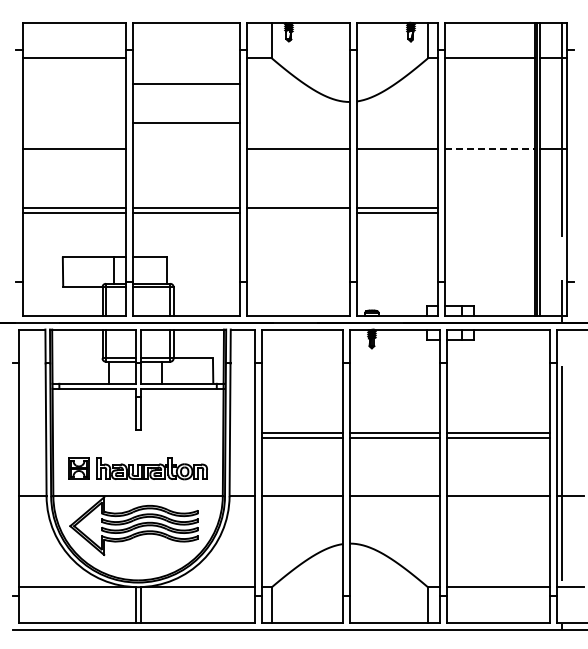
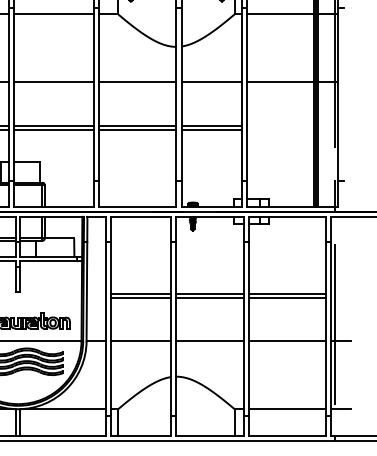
line: (186, 84) -> (54, 14), moved
line: (186, 123) -> (54, 82), moved
line: (489, 149) -> (280, 82), dashed -> solid
line: (297, 212) -> (137, 129), added

